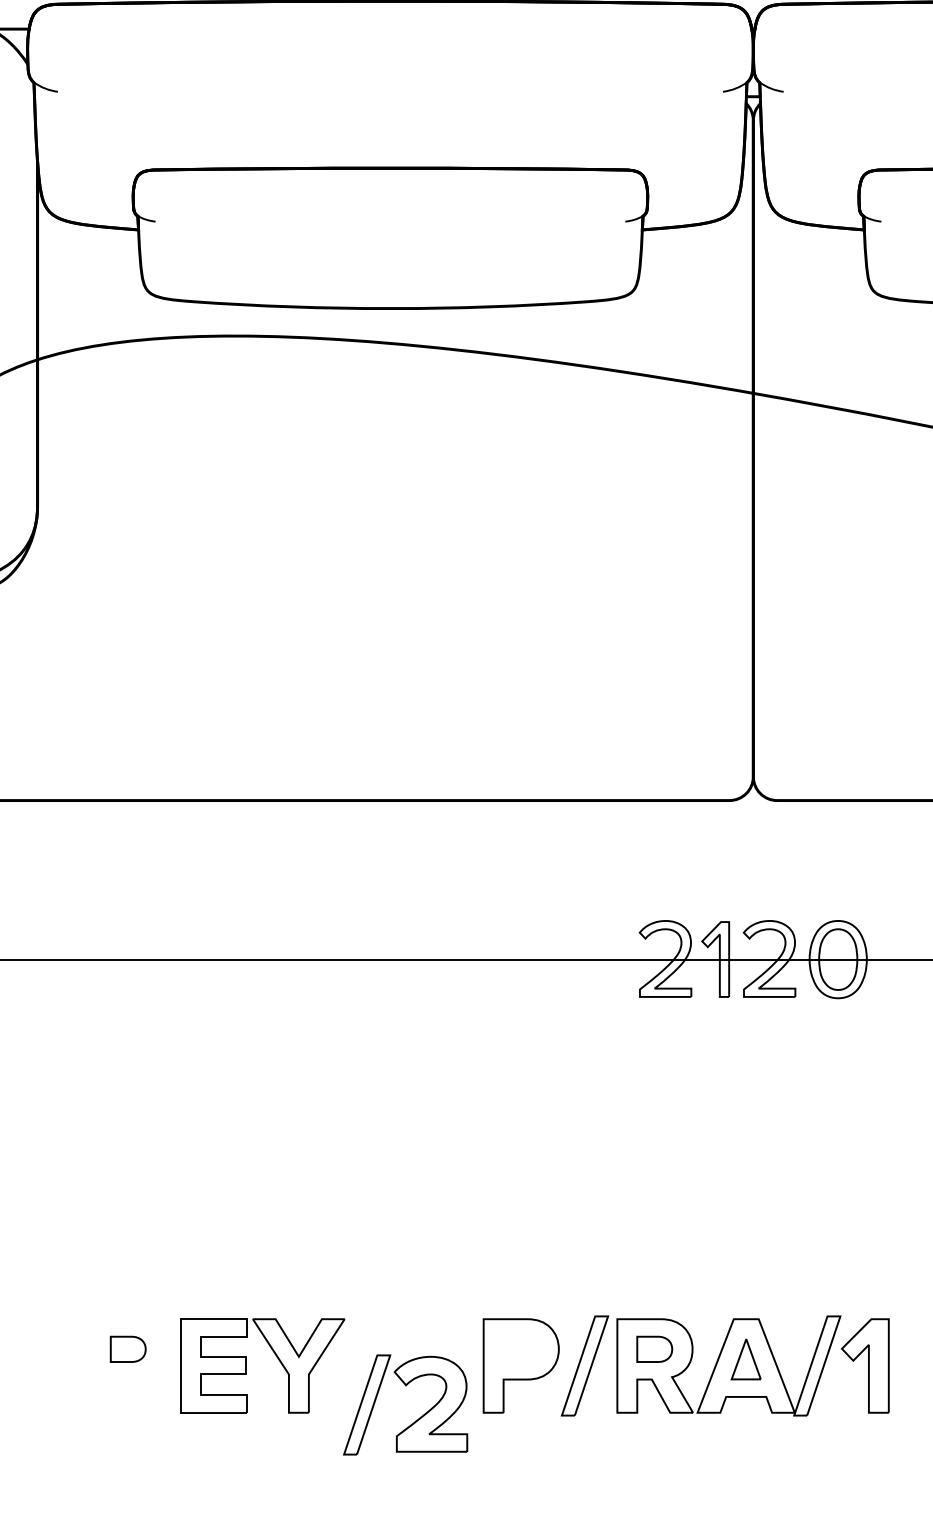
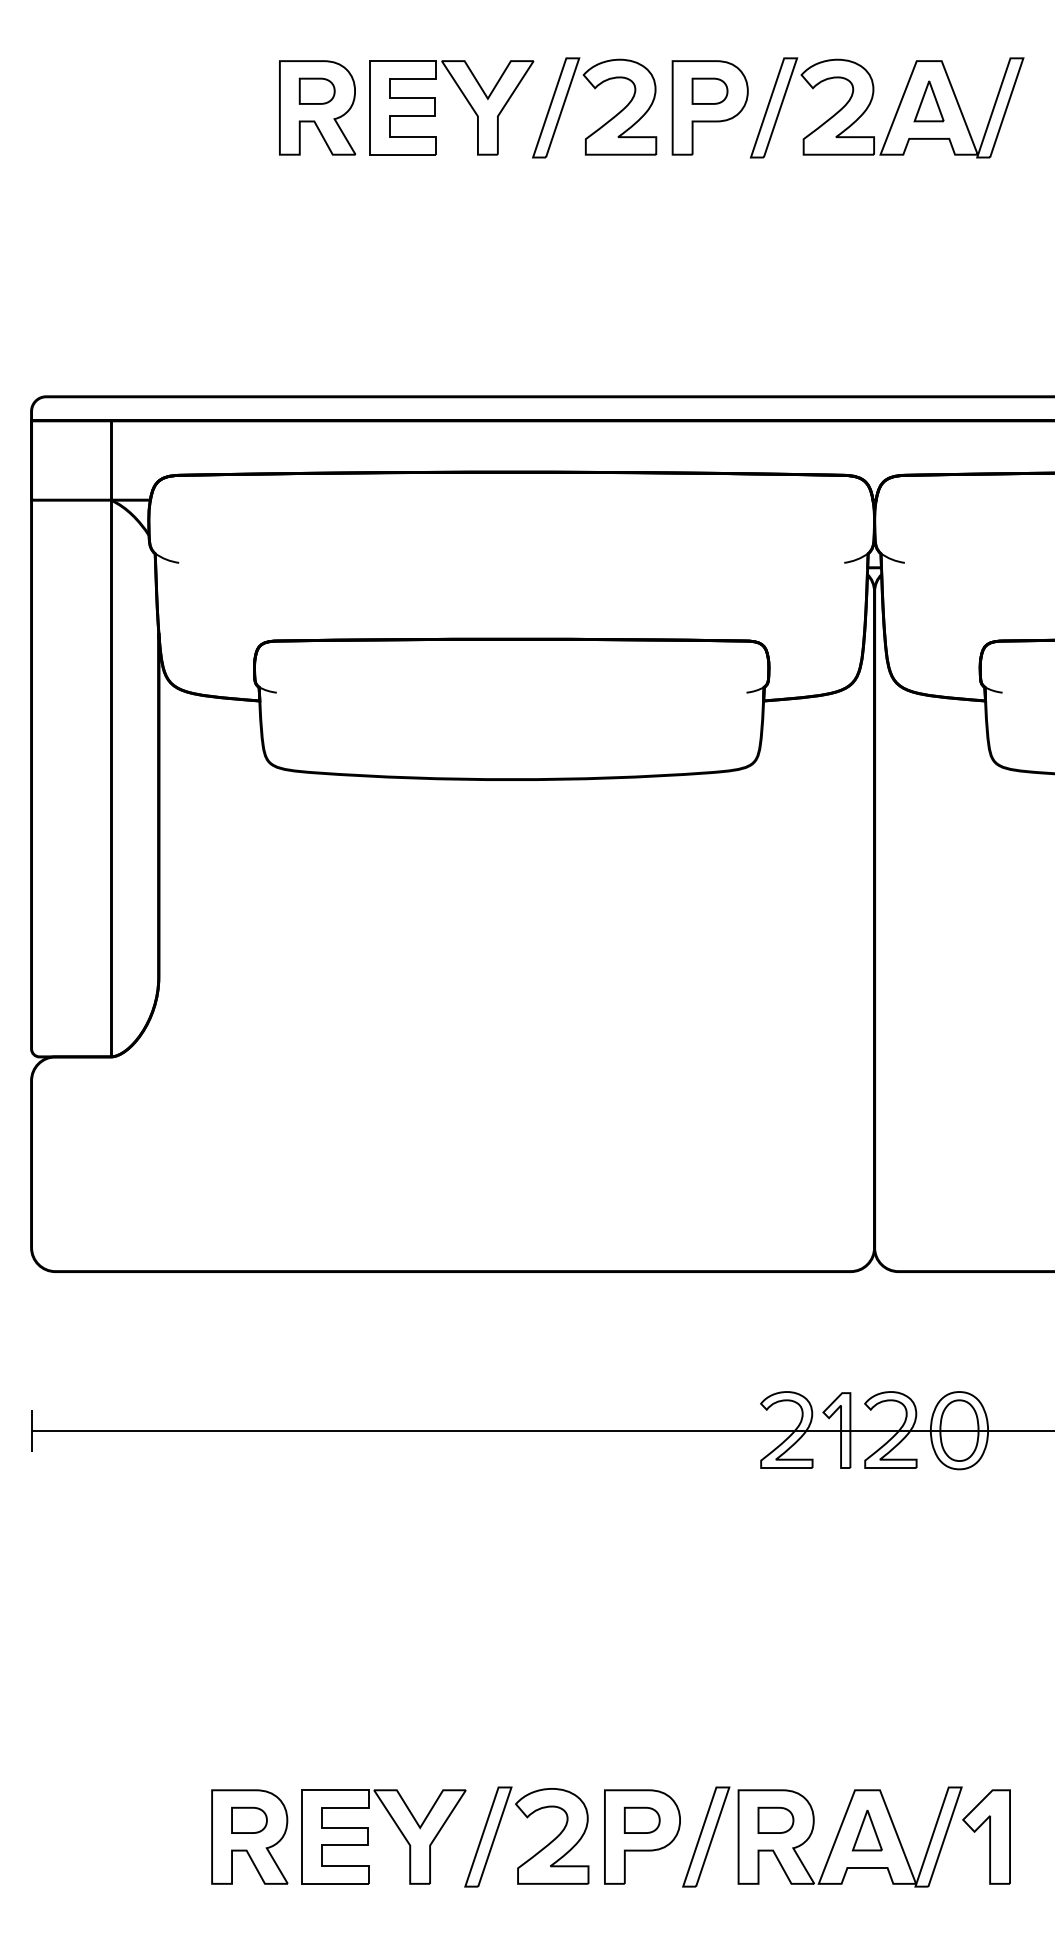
part: (520, 1348) -> (641, 1819), added
part: (128, 1365) -> (249, 1836), added
part: (406, 1386) -> (527, 1818), moved

